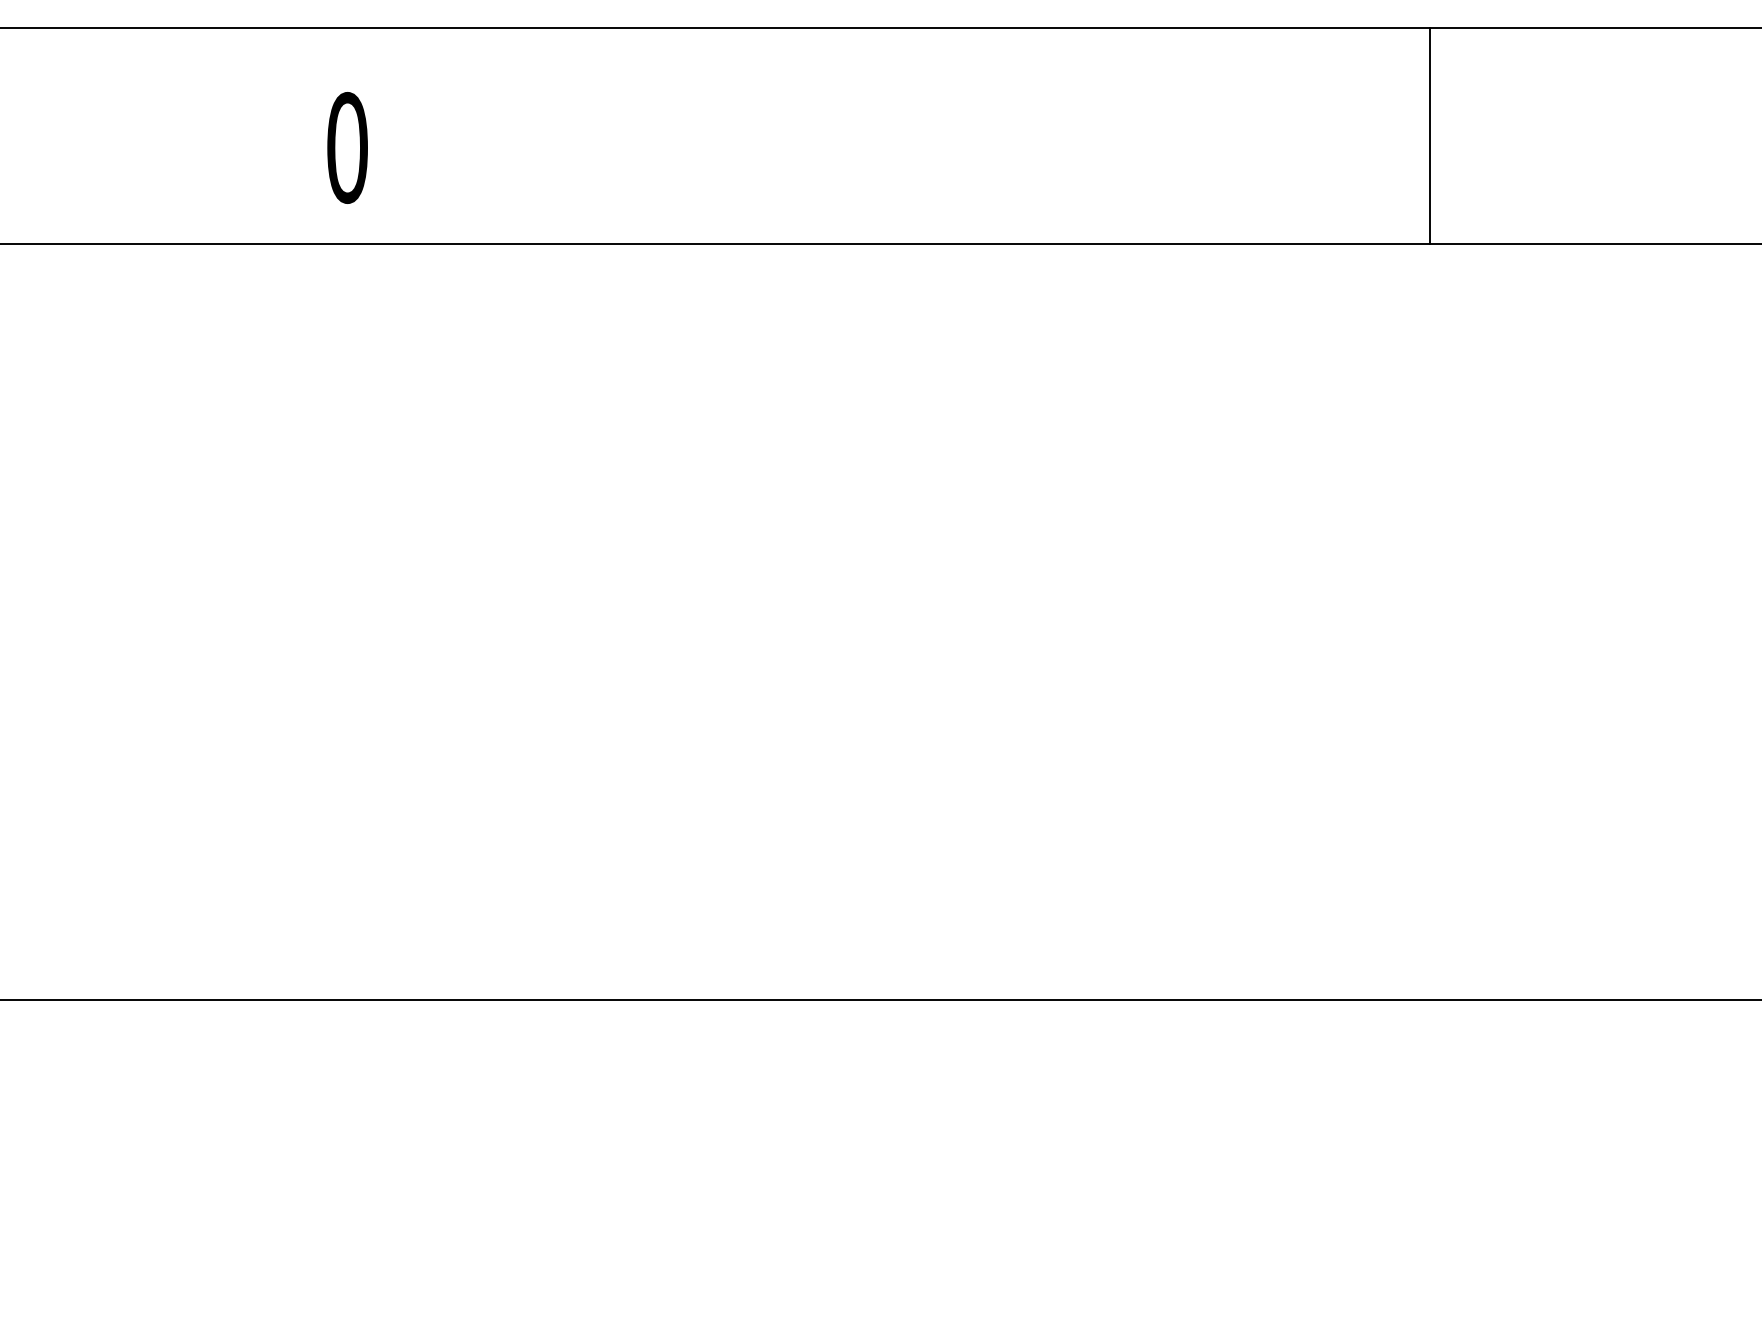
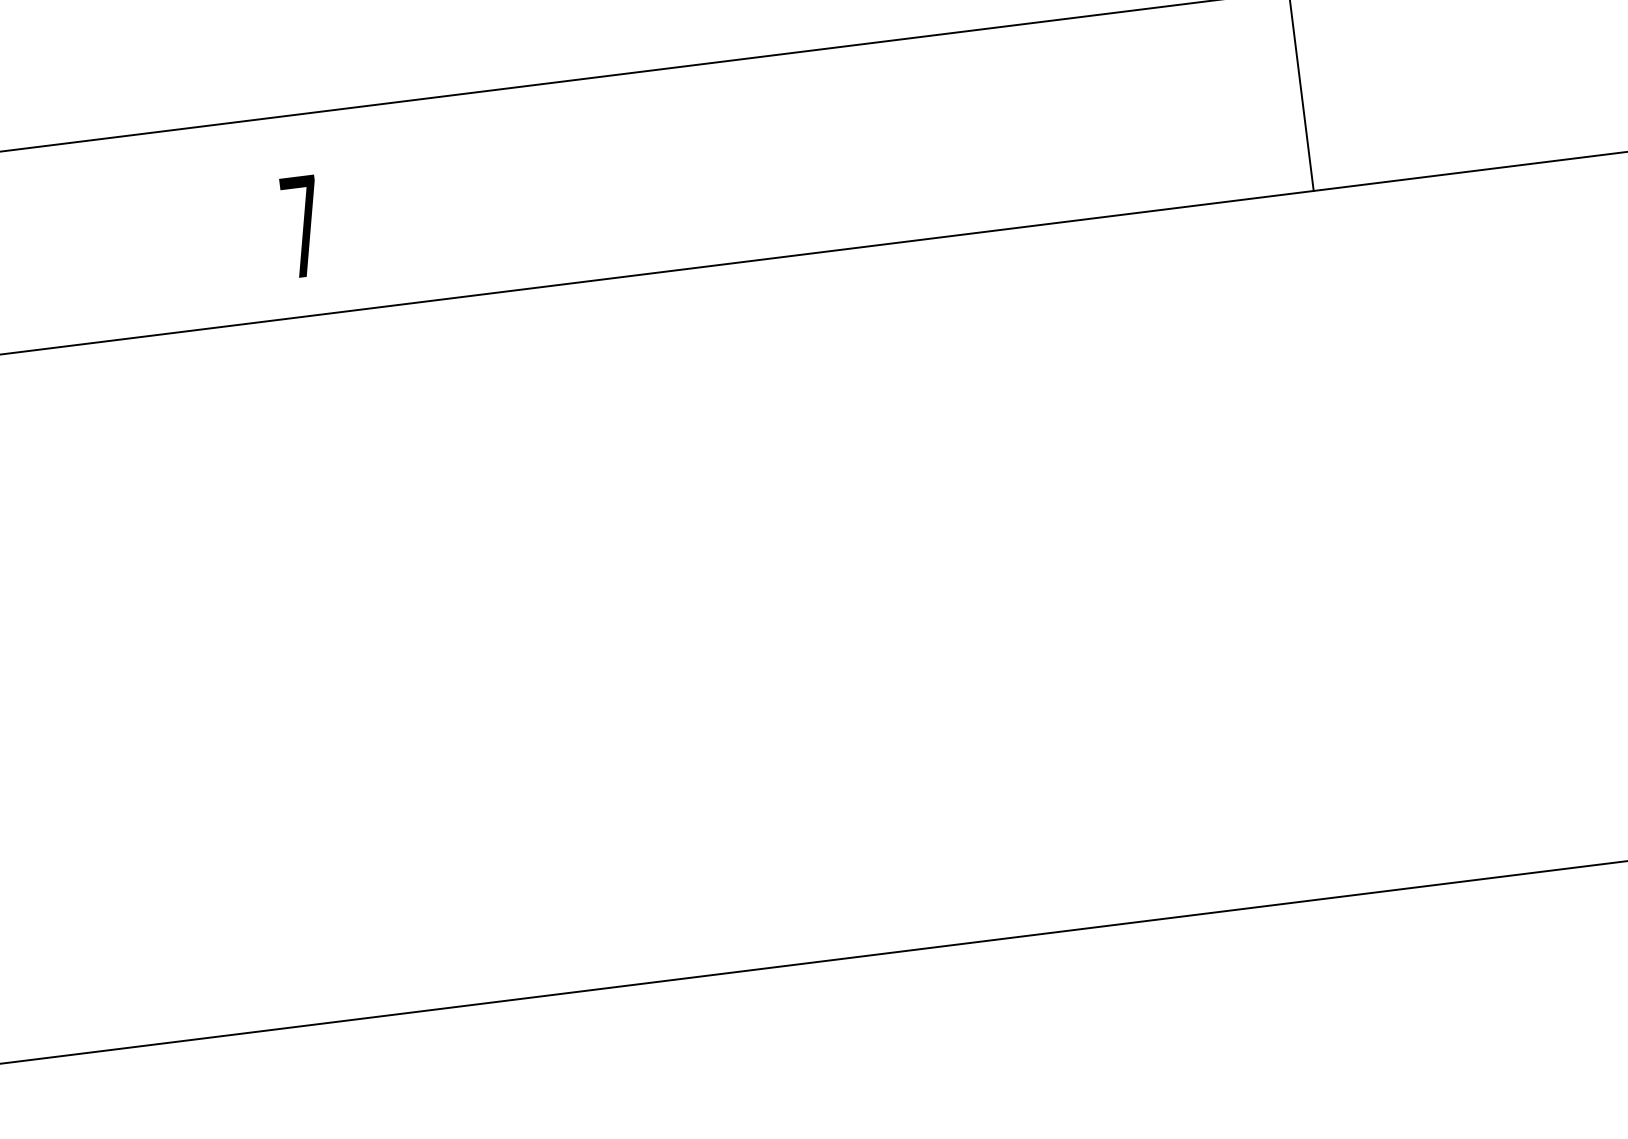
text: (347, 147) -> (302, 226), 0 -> 7

